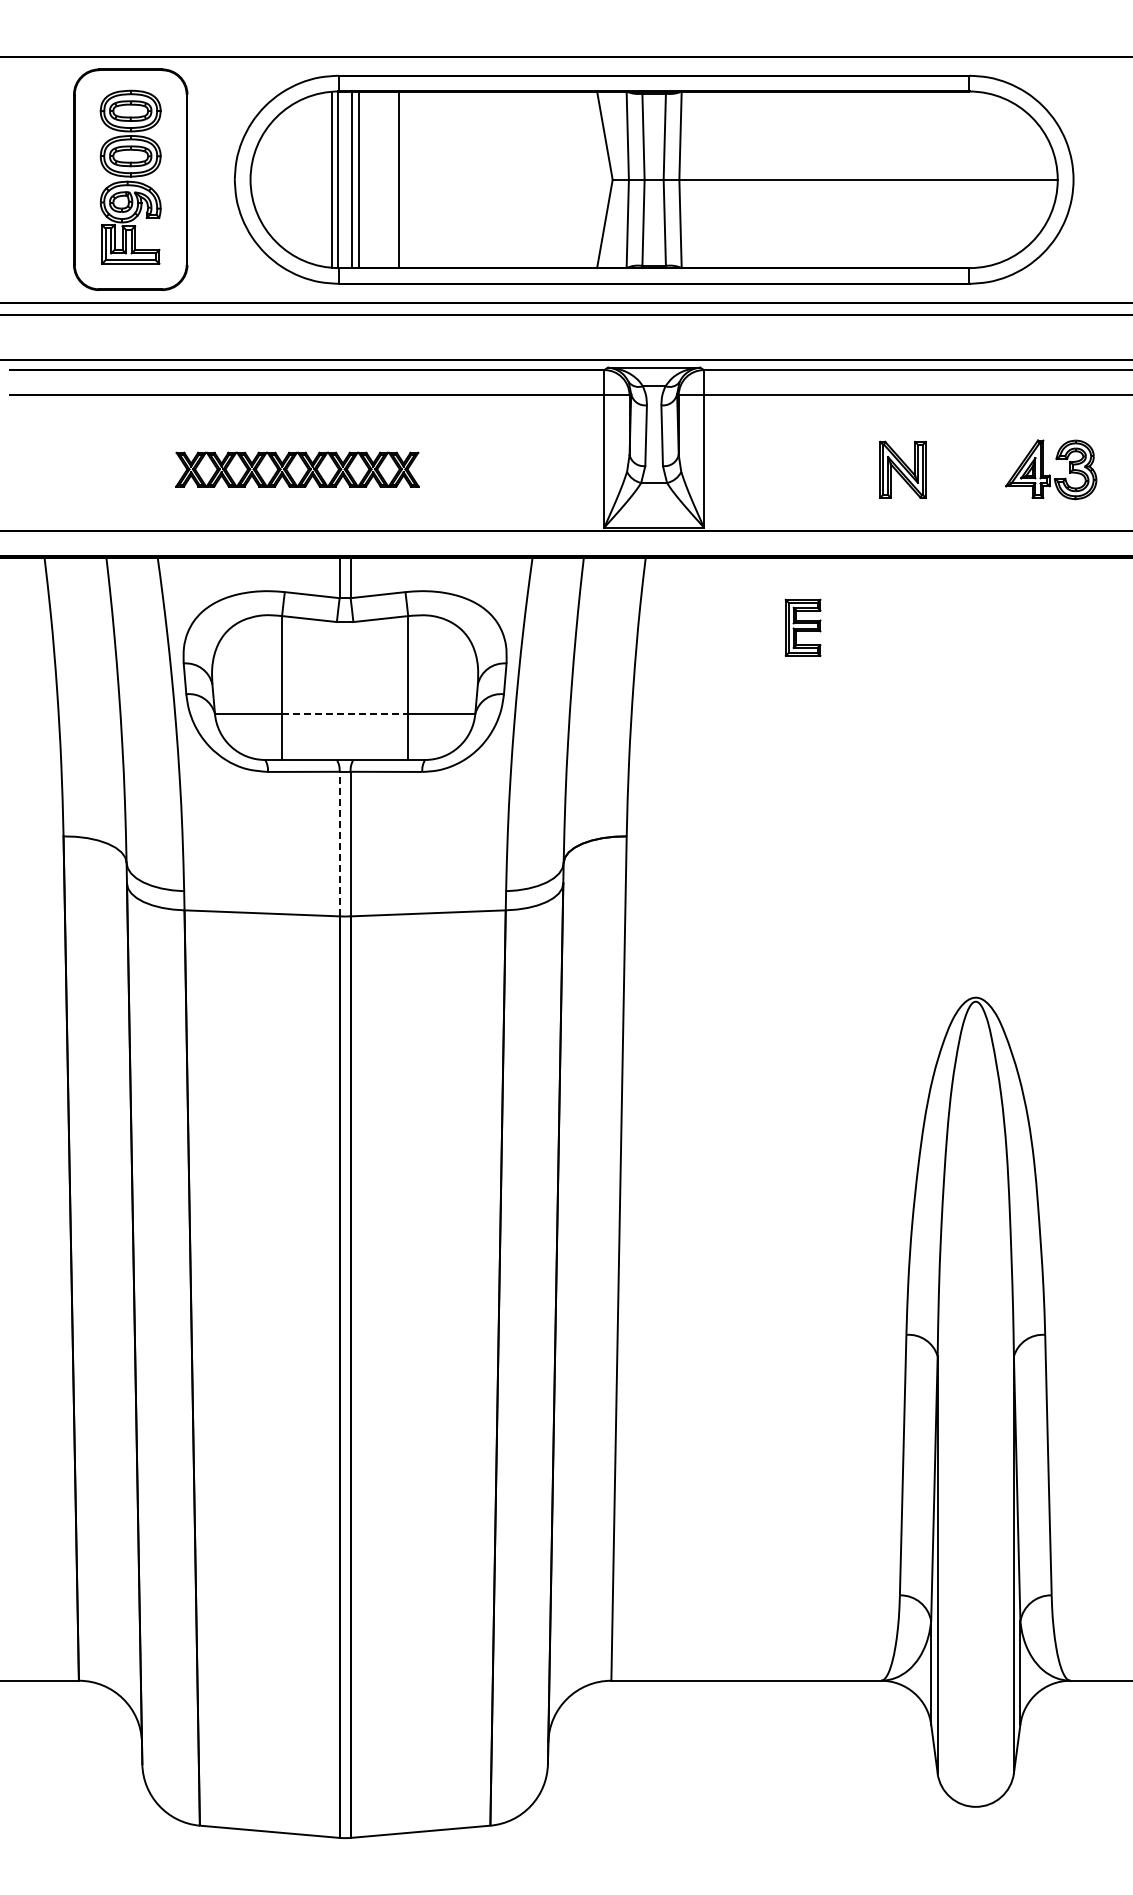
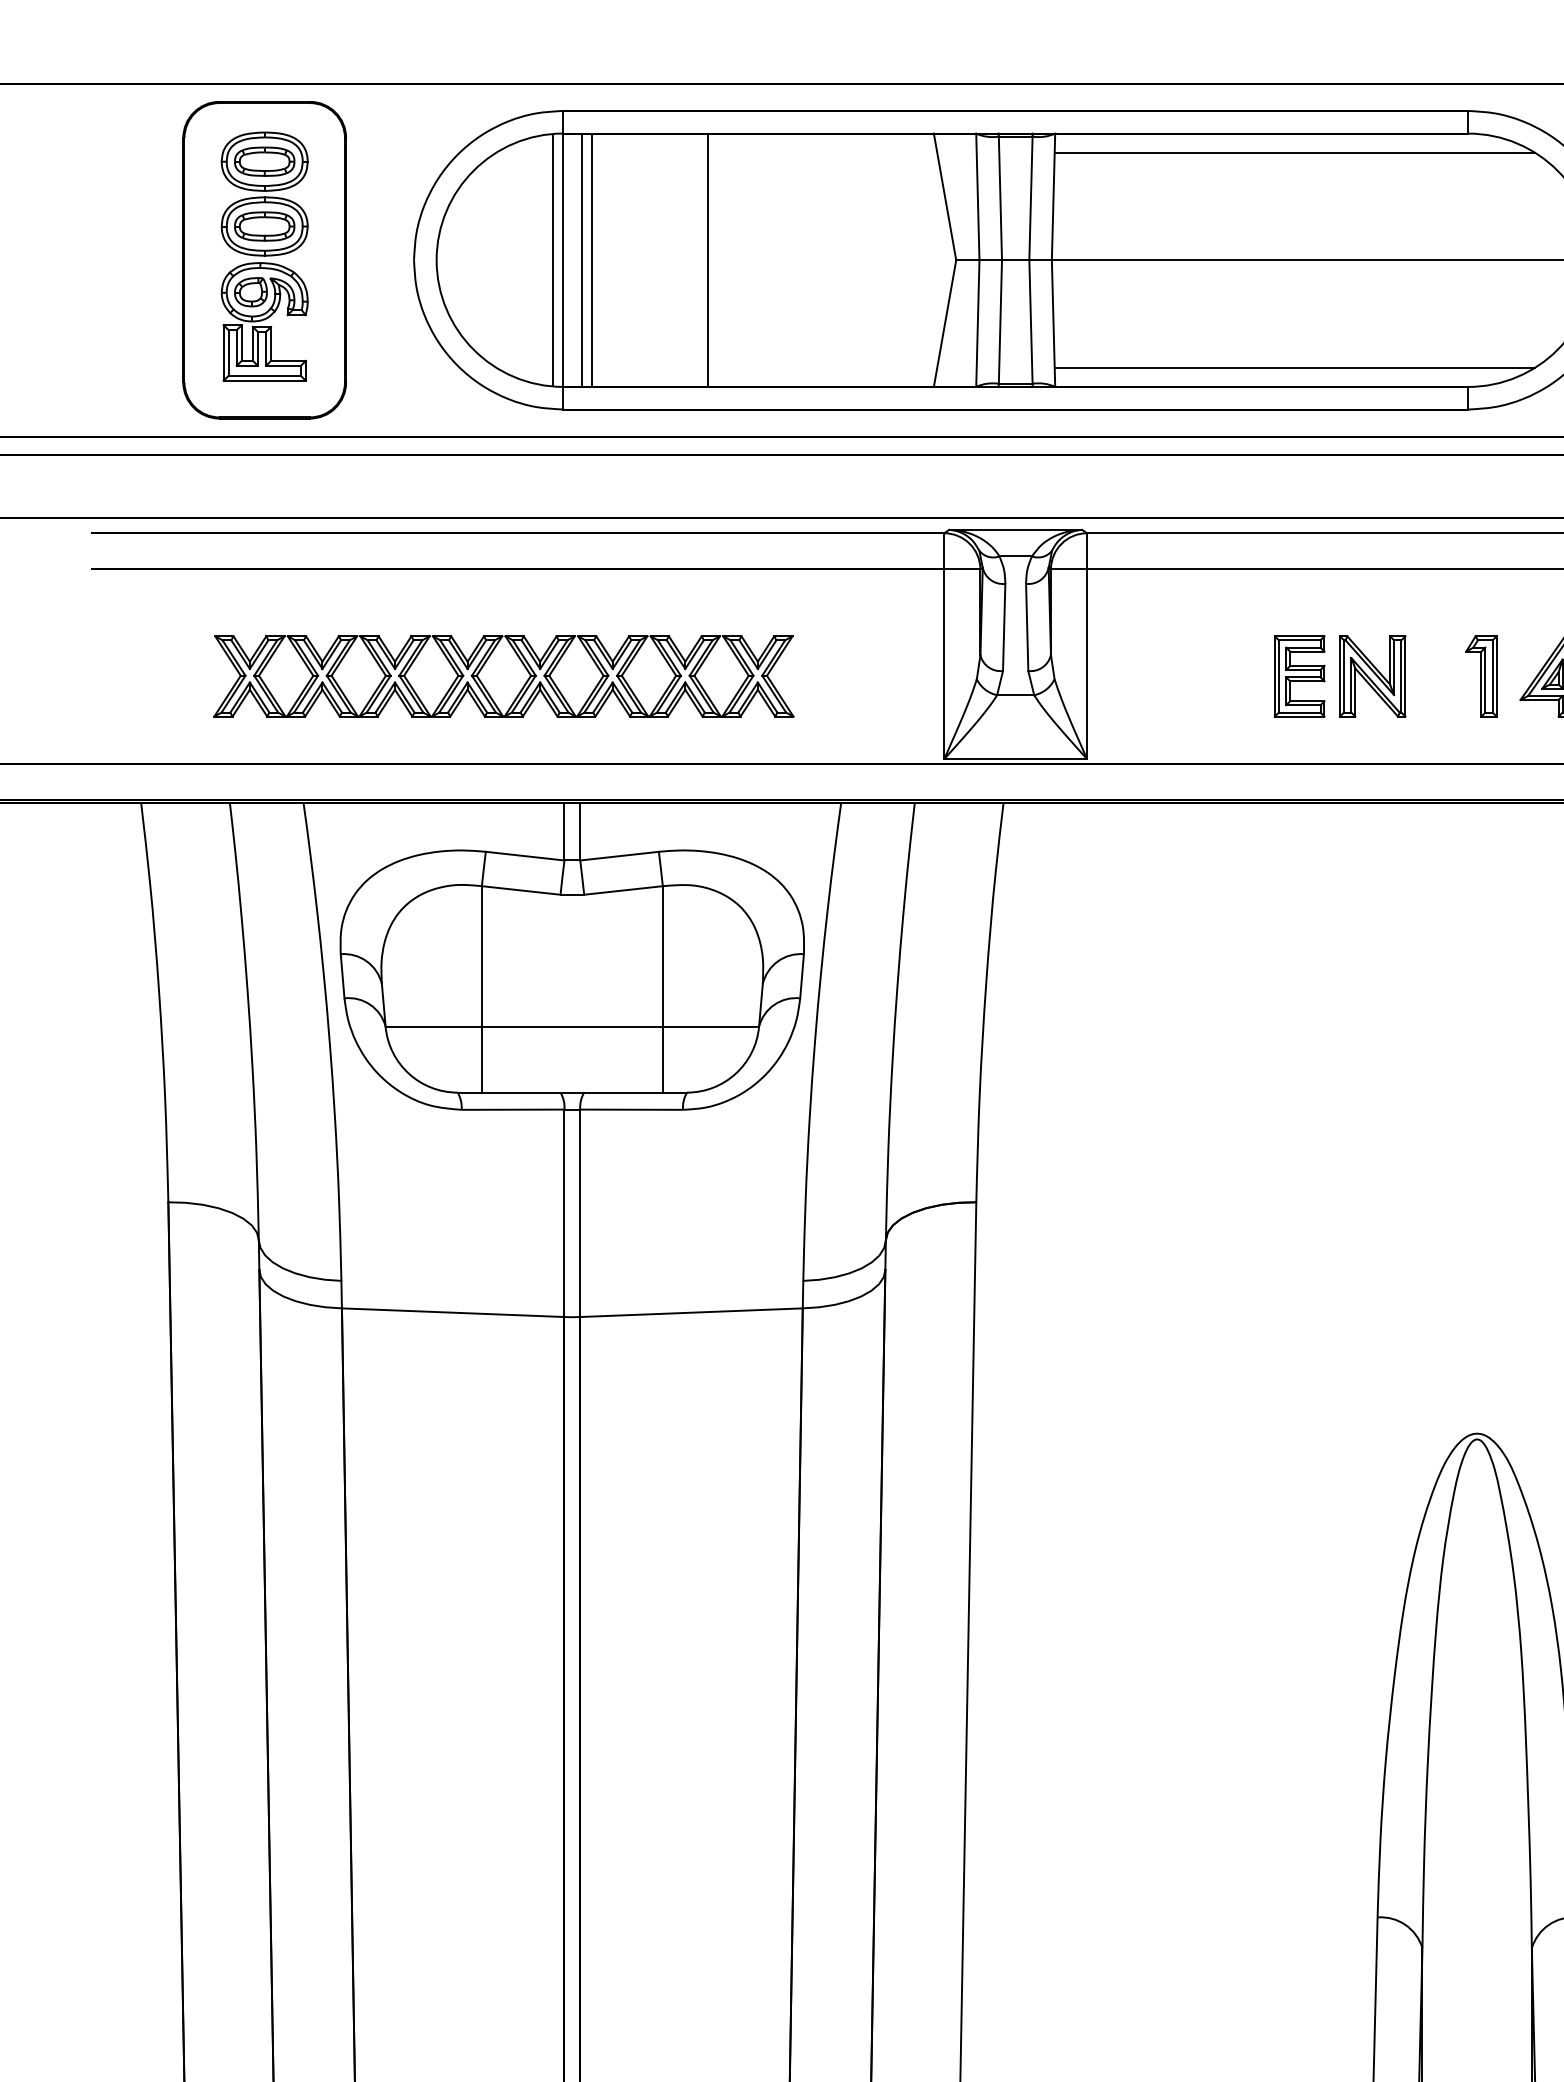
line: (848, 104) -> (1294, 152), added
line: (398, 179) -> (707, 259), moved
line: (848, 254) -> (1294, 367), added
part: (297, 469) -> (503, 675), size x1.67
part: (978, 469) -> (1481, 675), added
part: (802, 627) -> (1298, 675), moved
line: (345, 713) -> (572, 1025), dashed -> solid
line: (339, 843) -> (564, 1212), dashed -> solid

